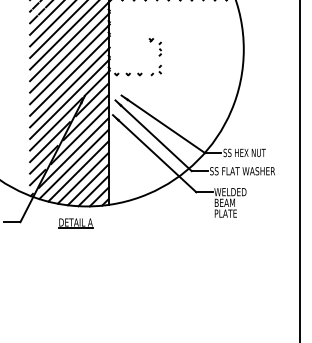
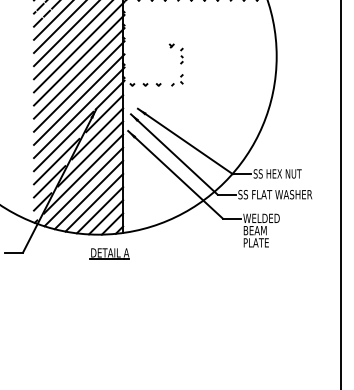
part: (75, 223) -> (109, 253), moved

